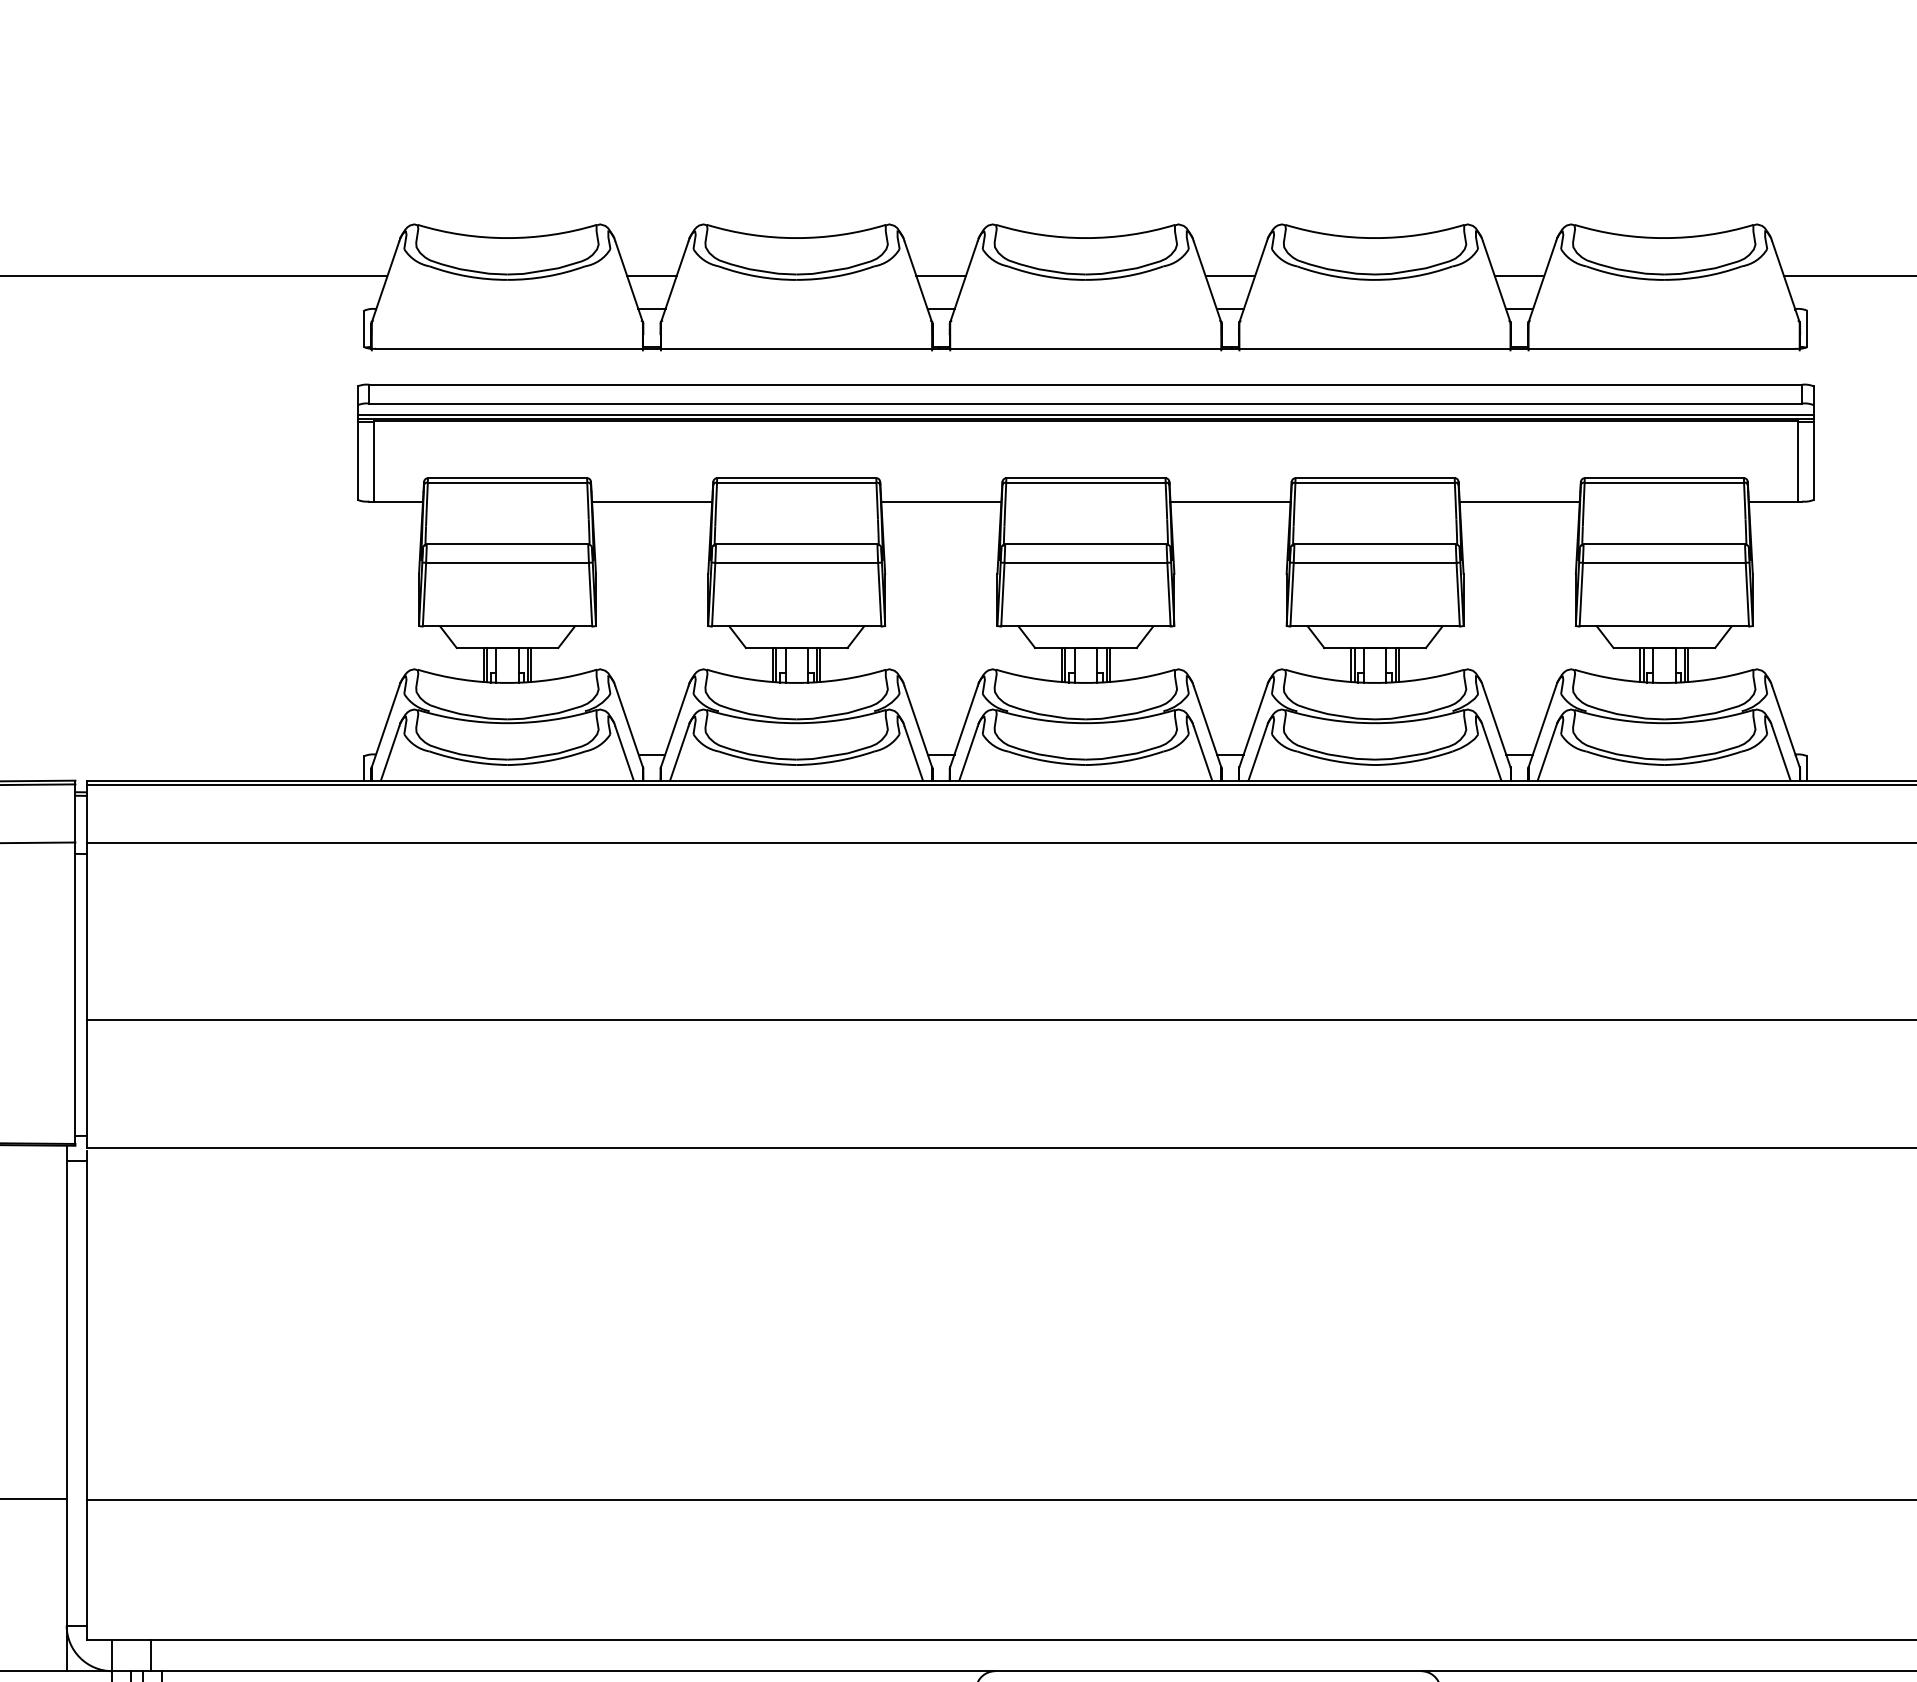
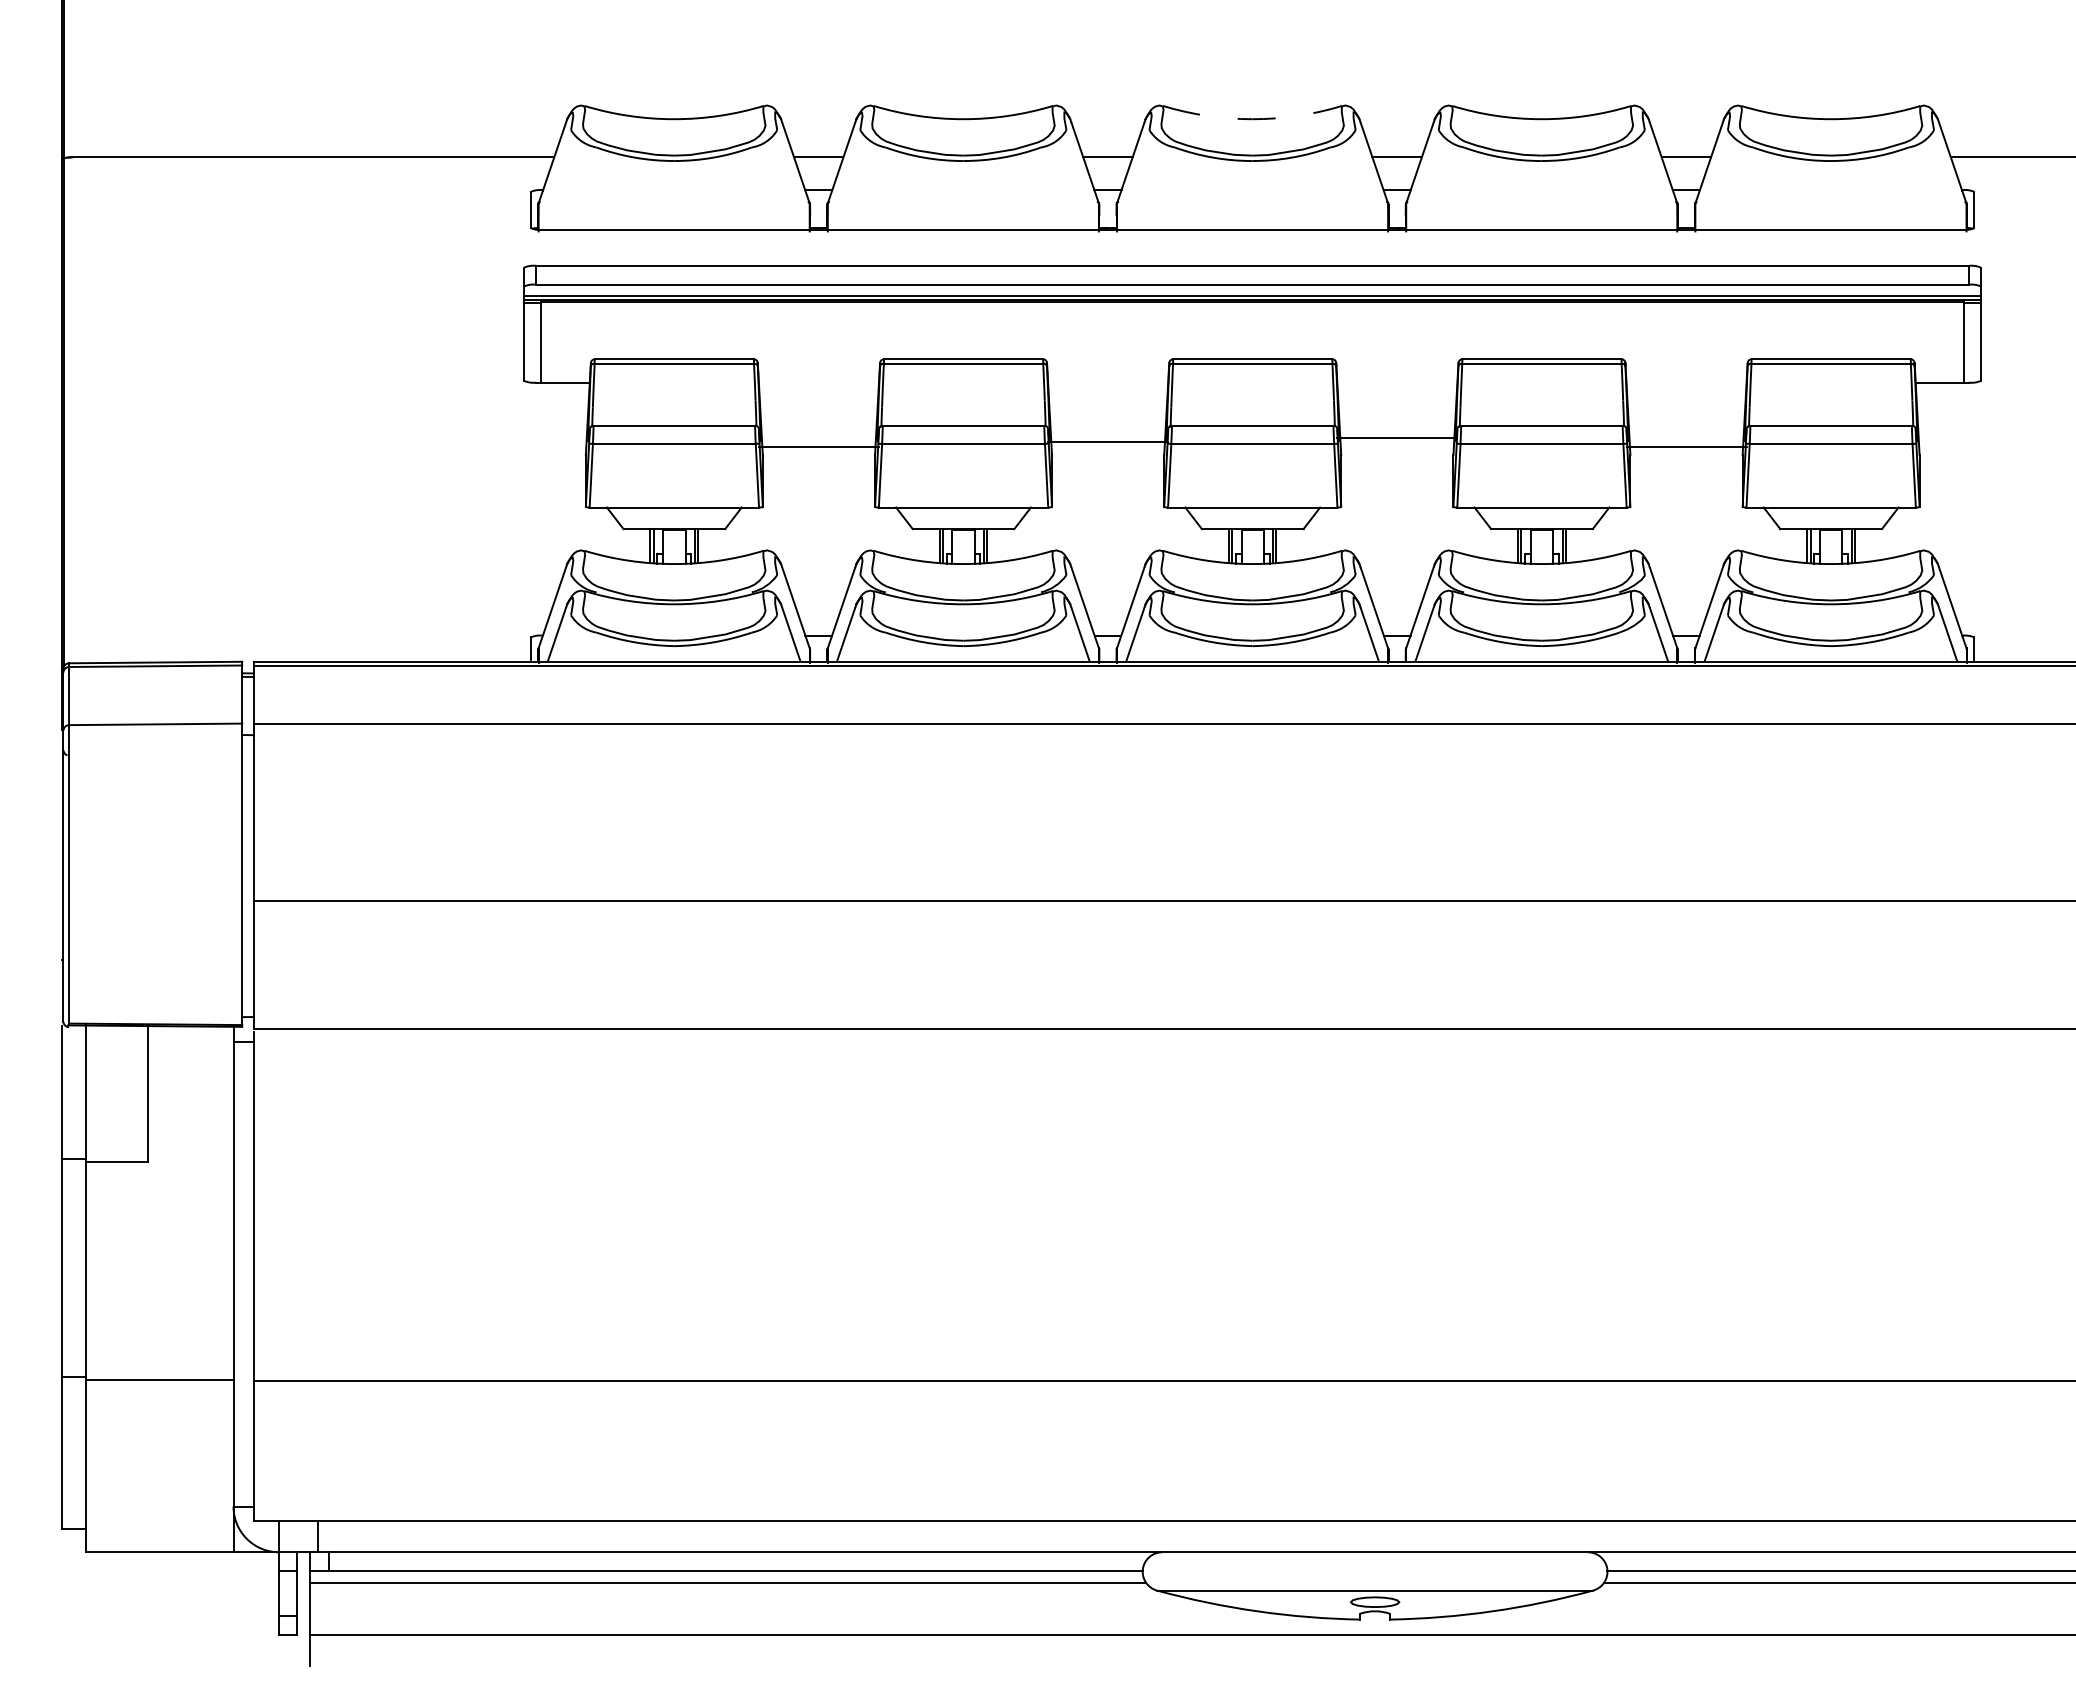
arc: (1085, 238) -> (1252, 119), solid -> dashed
line: (651, 501) -> (818, 446), moved
line: (941, 501) -> (1108, 441), moved
line: (1230, 501) -> (1397, 437), moved
line: (1519, 501) -> (1686, 446), moved

